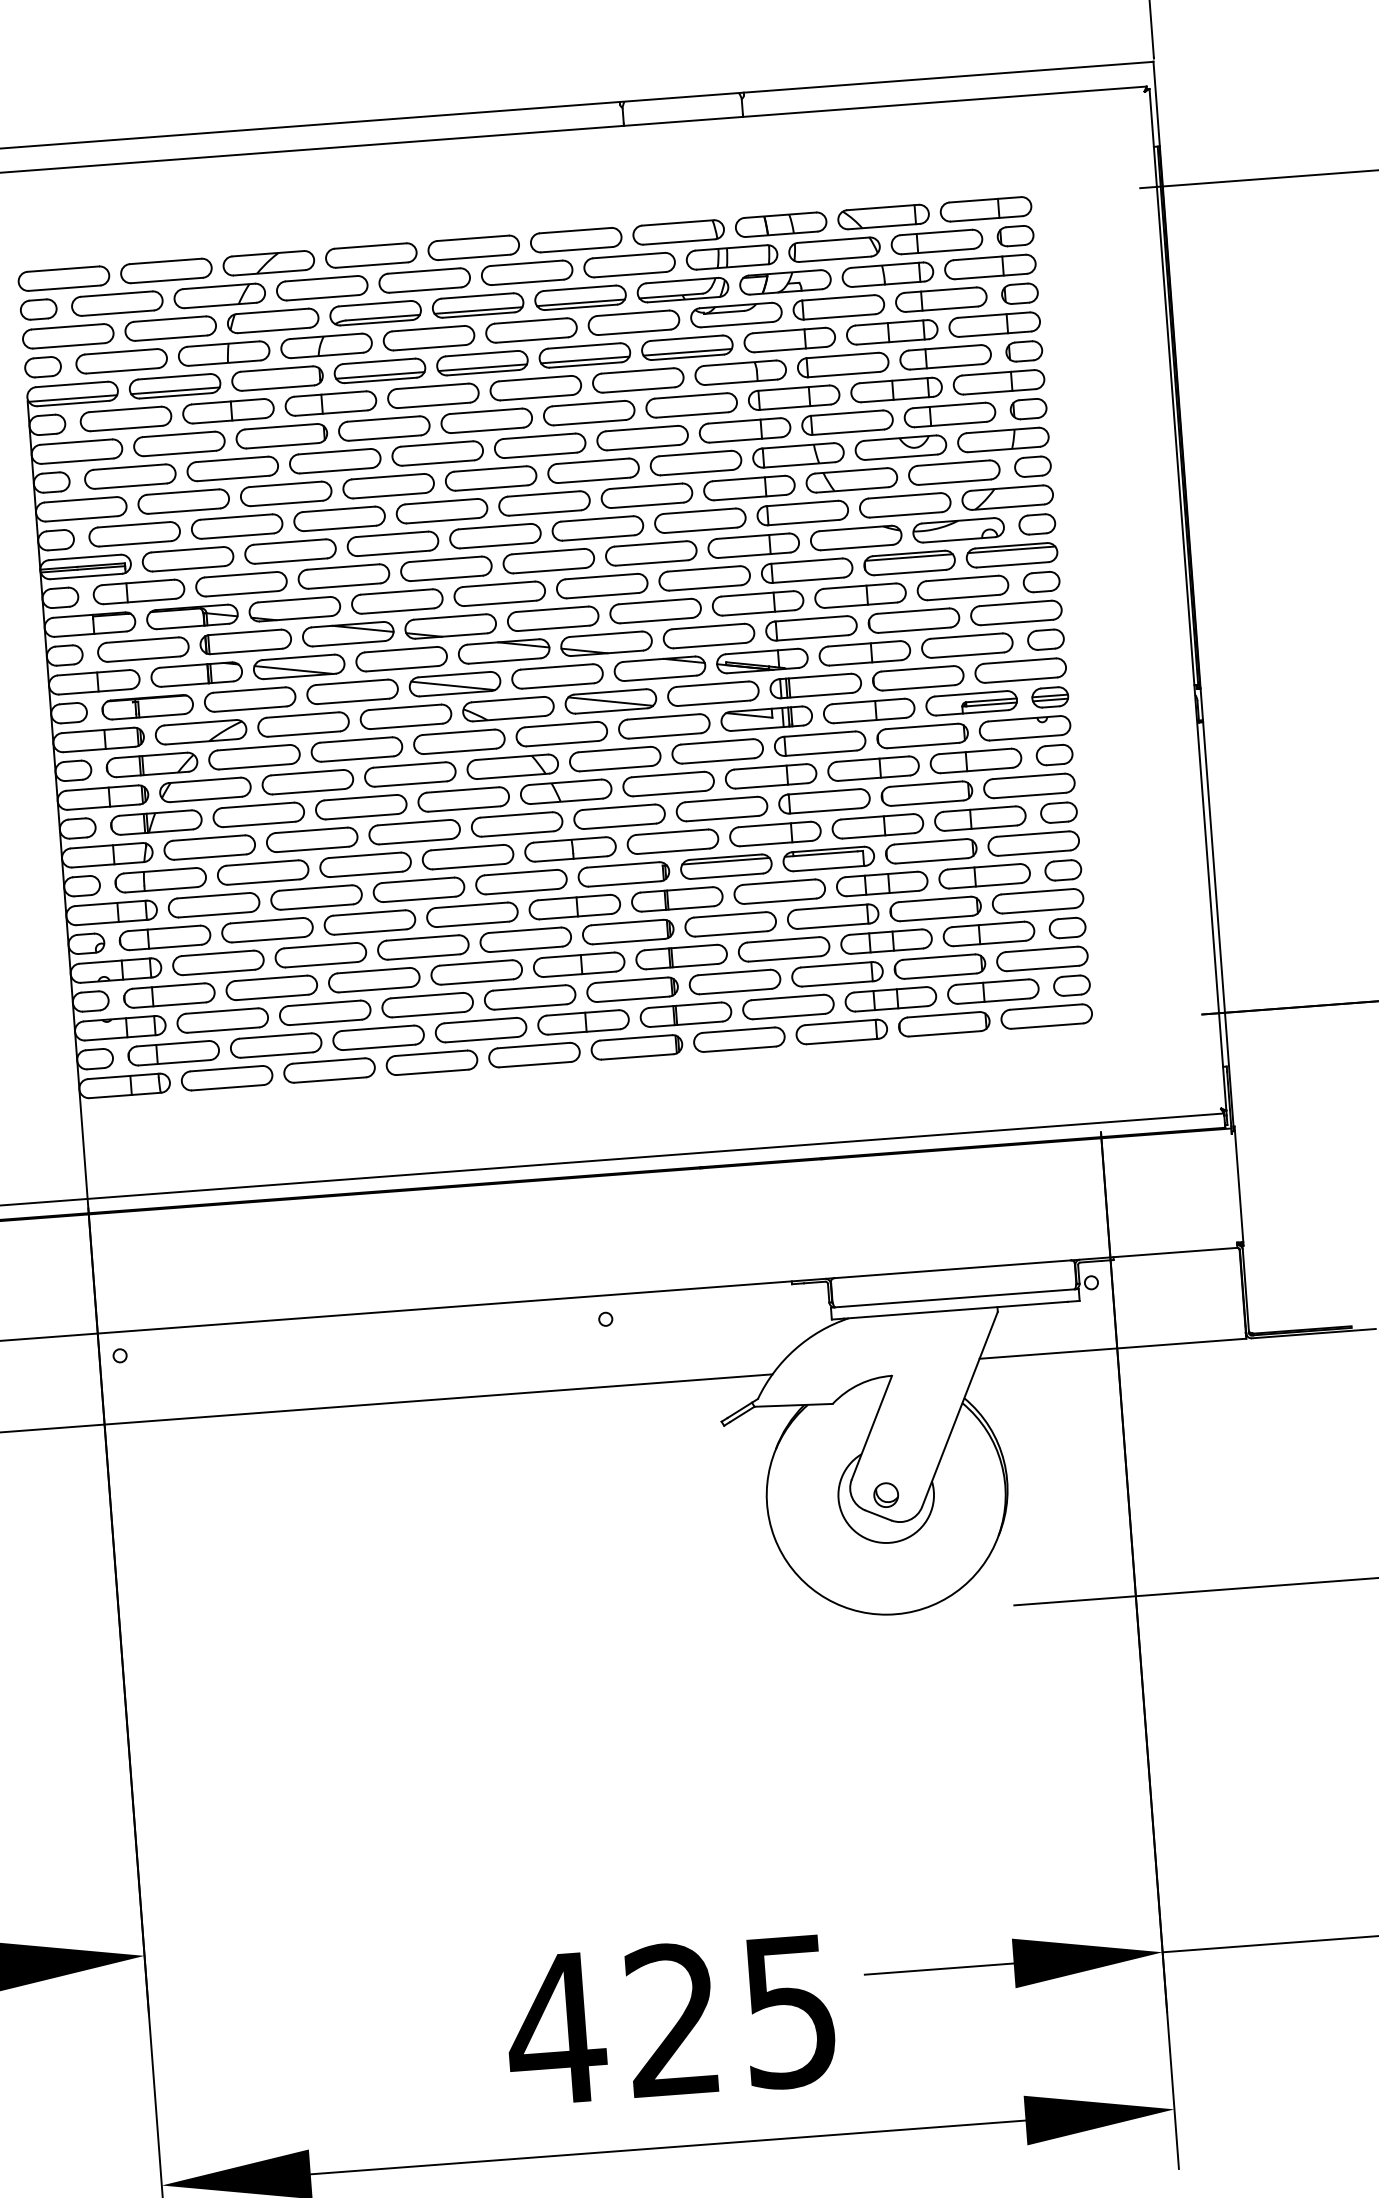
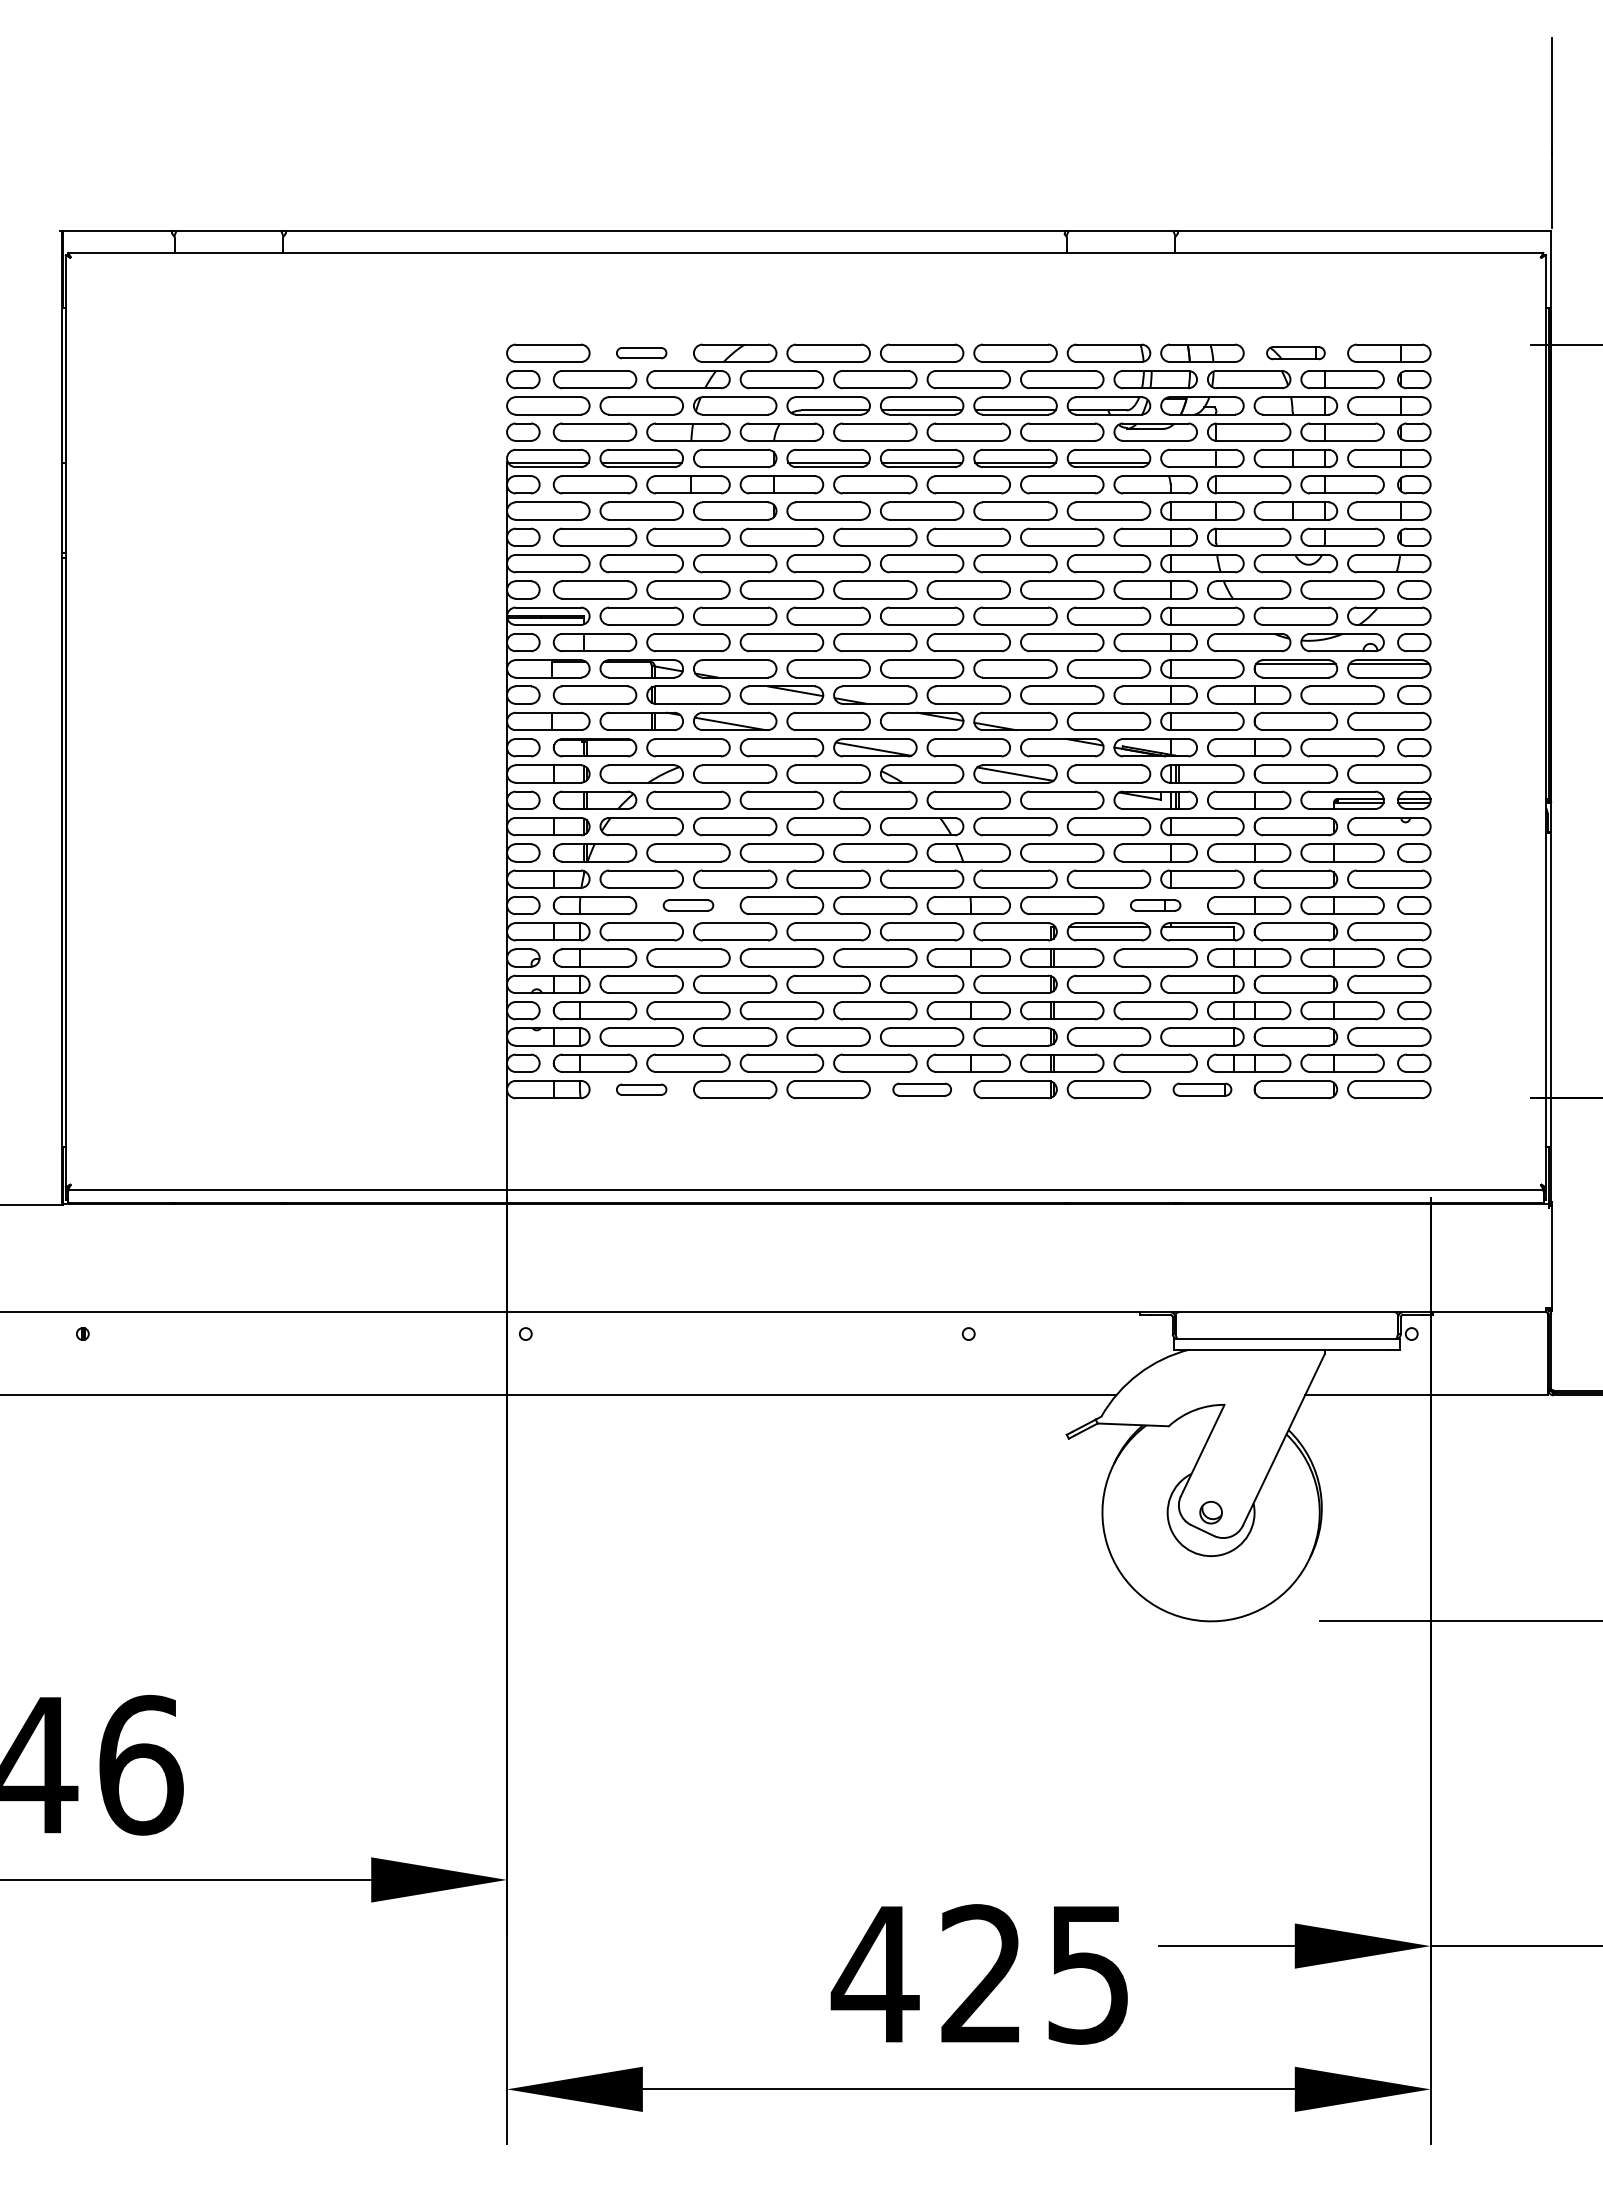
part: (883, 216) -> (1295, 352), size x0.7
part: (166, 270) -> (641, 352), size x0.6
part: (775, 834) -> (1155, 905), size x0.6
part: (263, 872) -> (688, 905), size x0.6
part: (841, 1031) -> (1202, 1089), size x0.7
part: (534, 1054) -> (922, 1089), size x0.7
part: (226, 1078) -> (641, 1089), size x0.6

